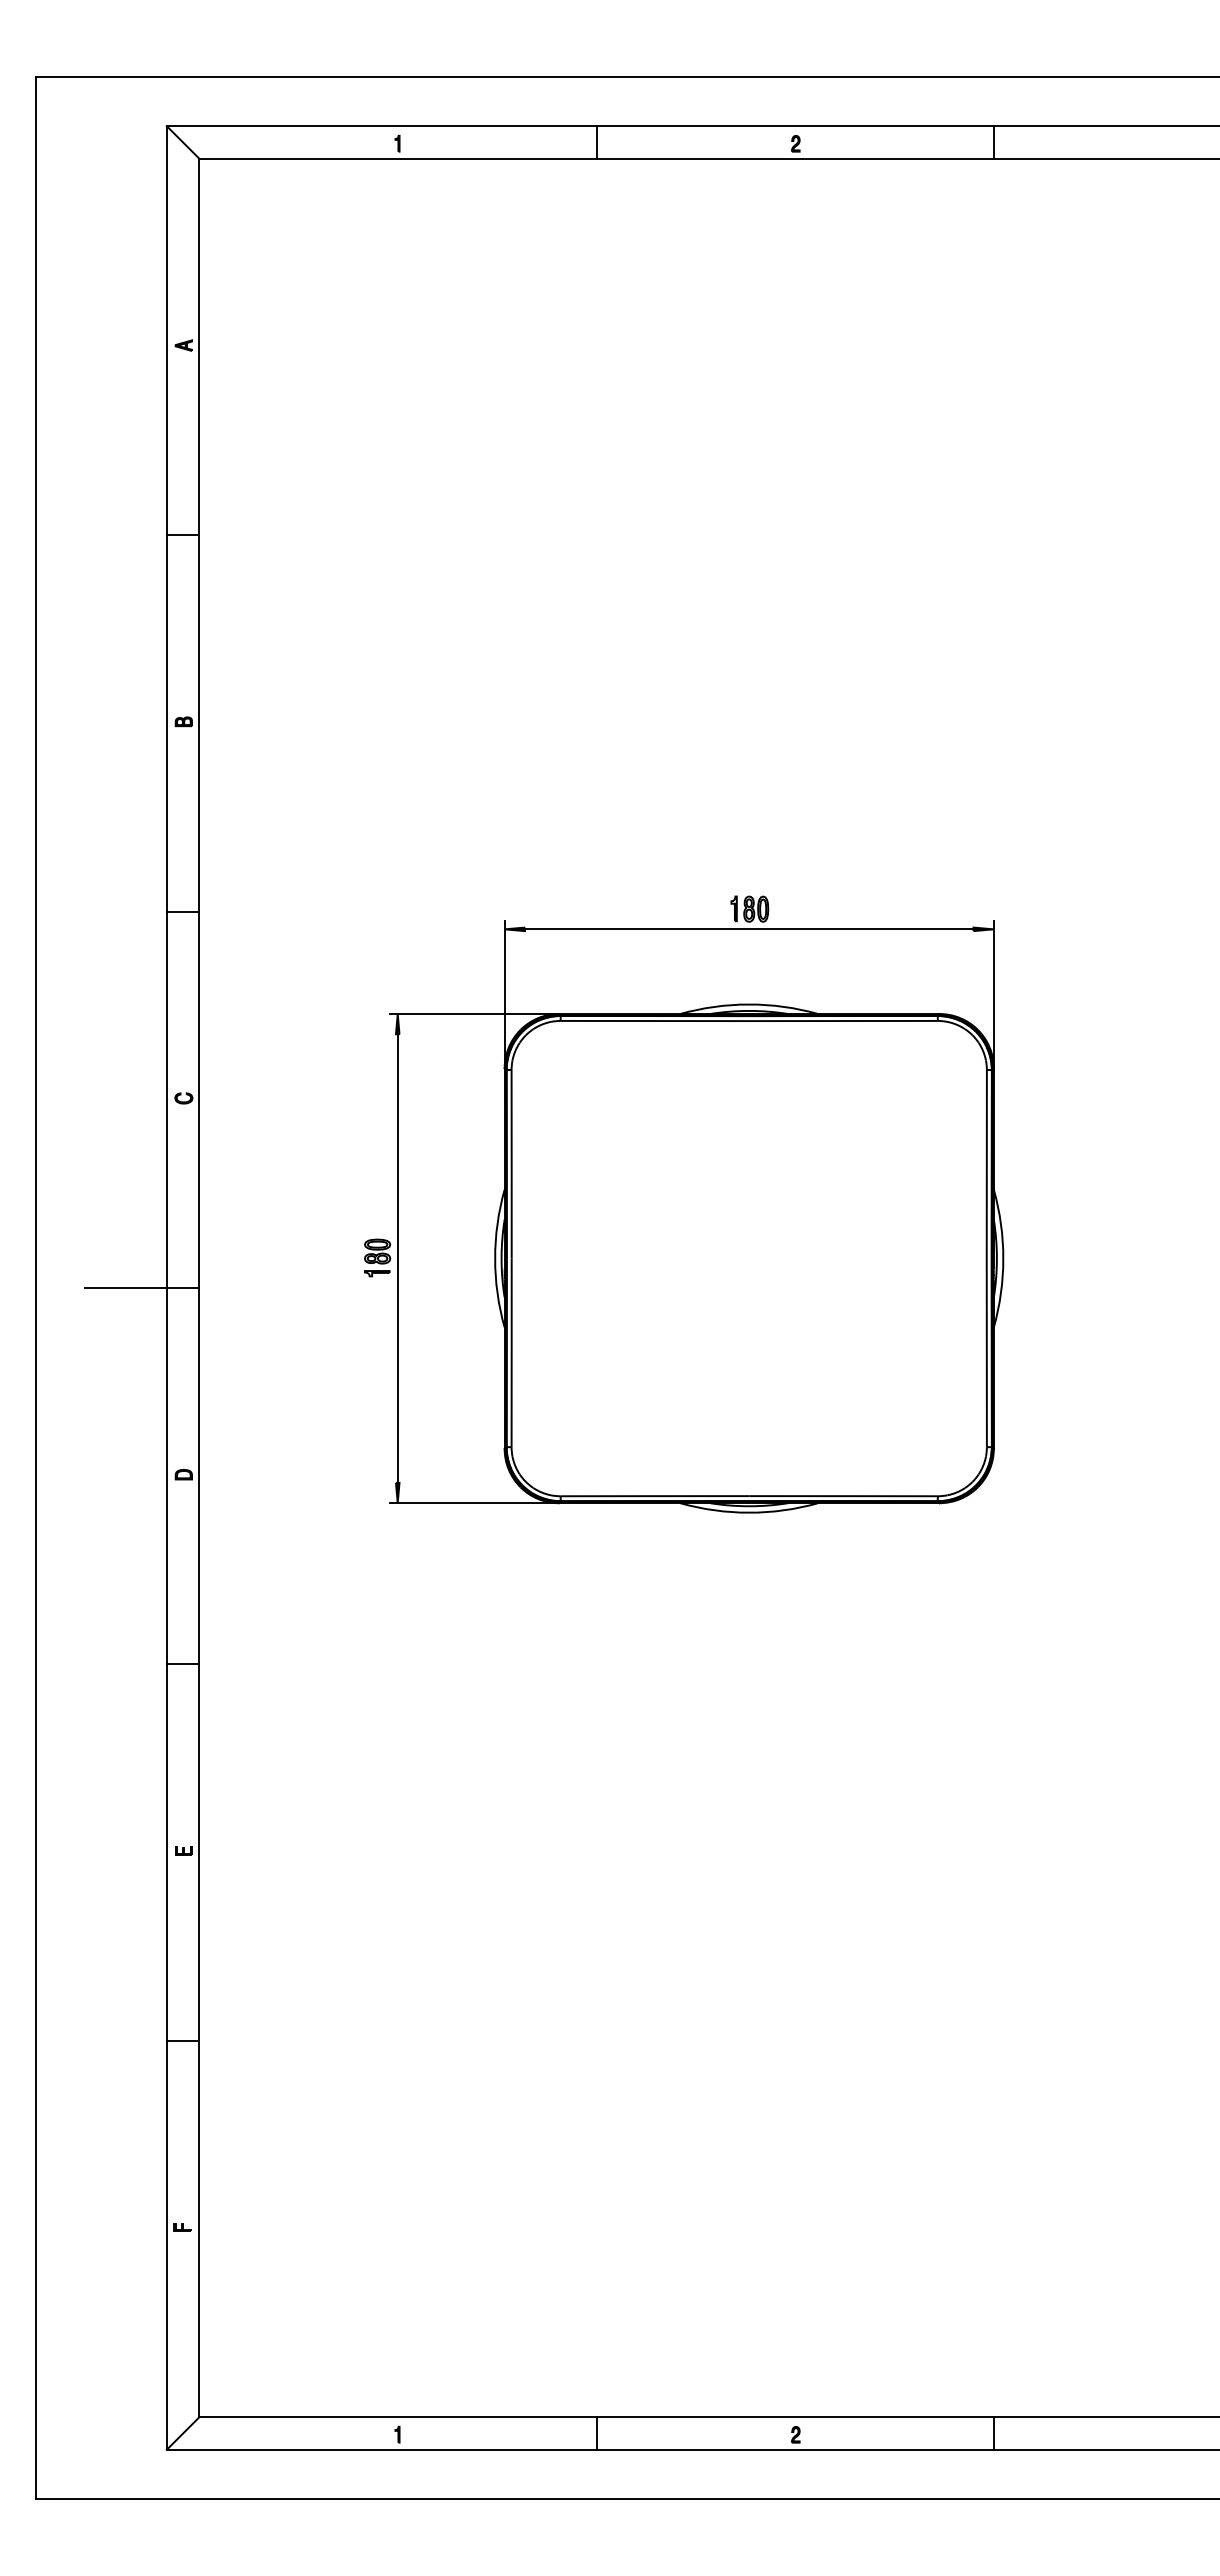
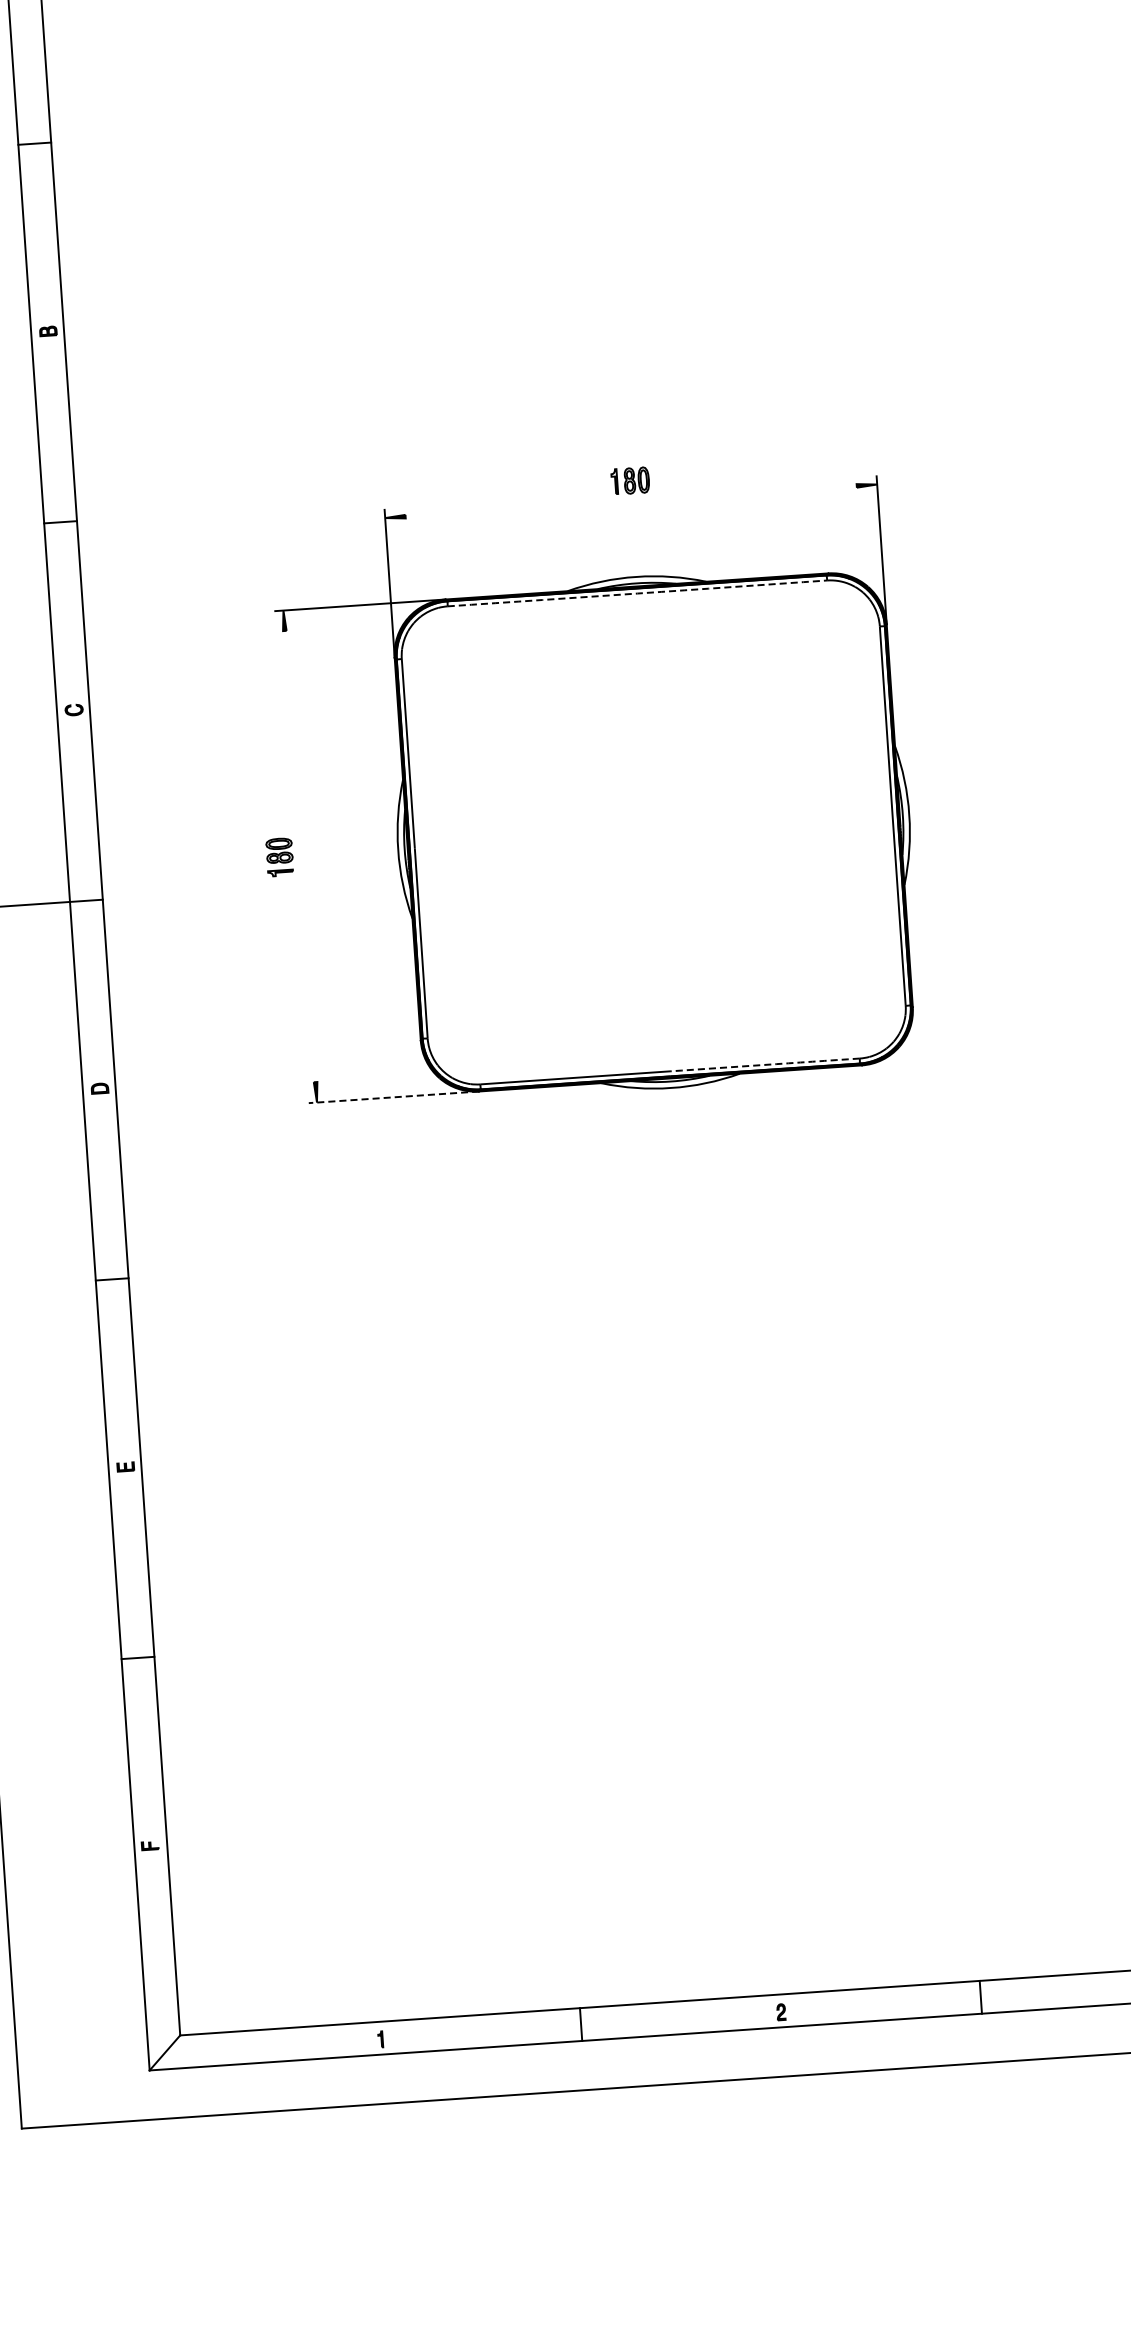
line: (748, 929) -> (630, 501), removed
arc: (749, 1021) -> (637, 593), solid -> dashed
line: (397, 1258) -> (299, 856), removed
arc: (843, 1496) -> (764, 1065), solid -> dashed
line: (474, 1503) -> (394, 1097), solid -> dashed

